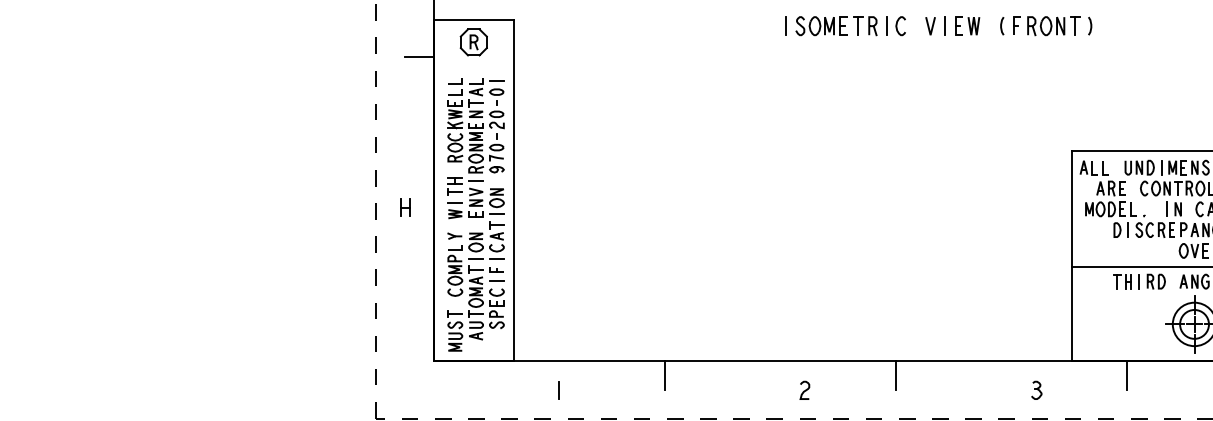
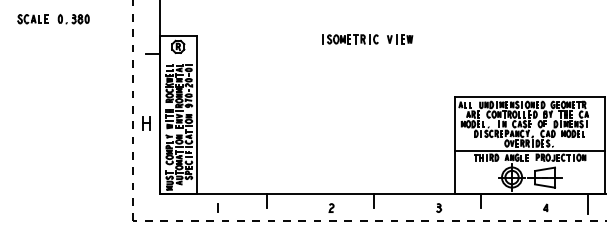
part: (1046, 26) -> (443, 39), removed
part: (405, 207) -> (146, 123), size x1.6

